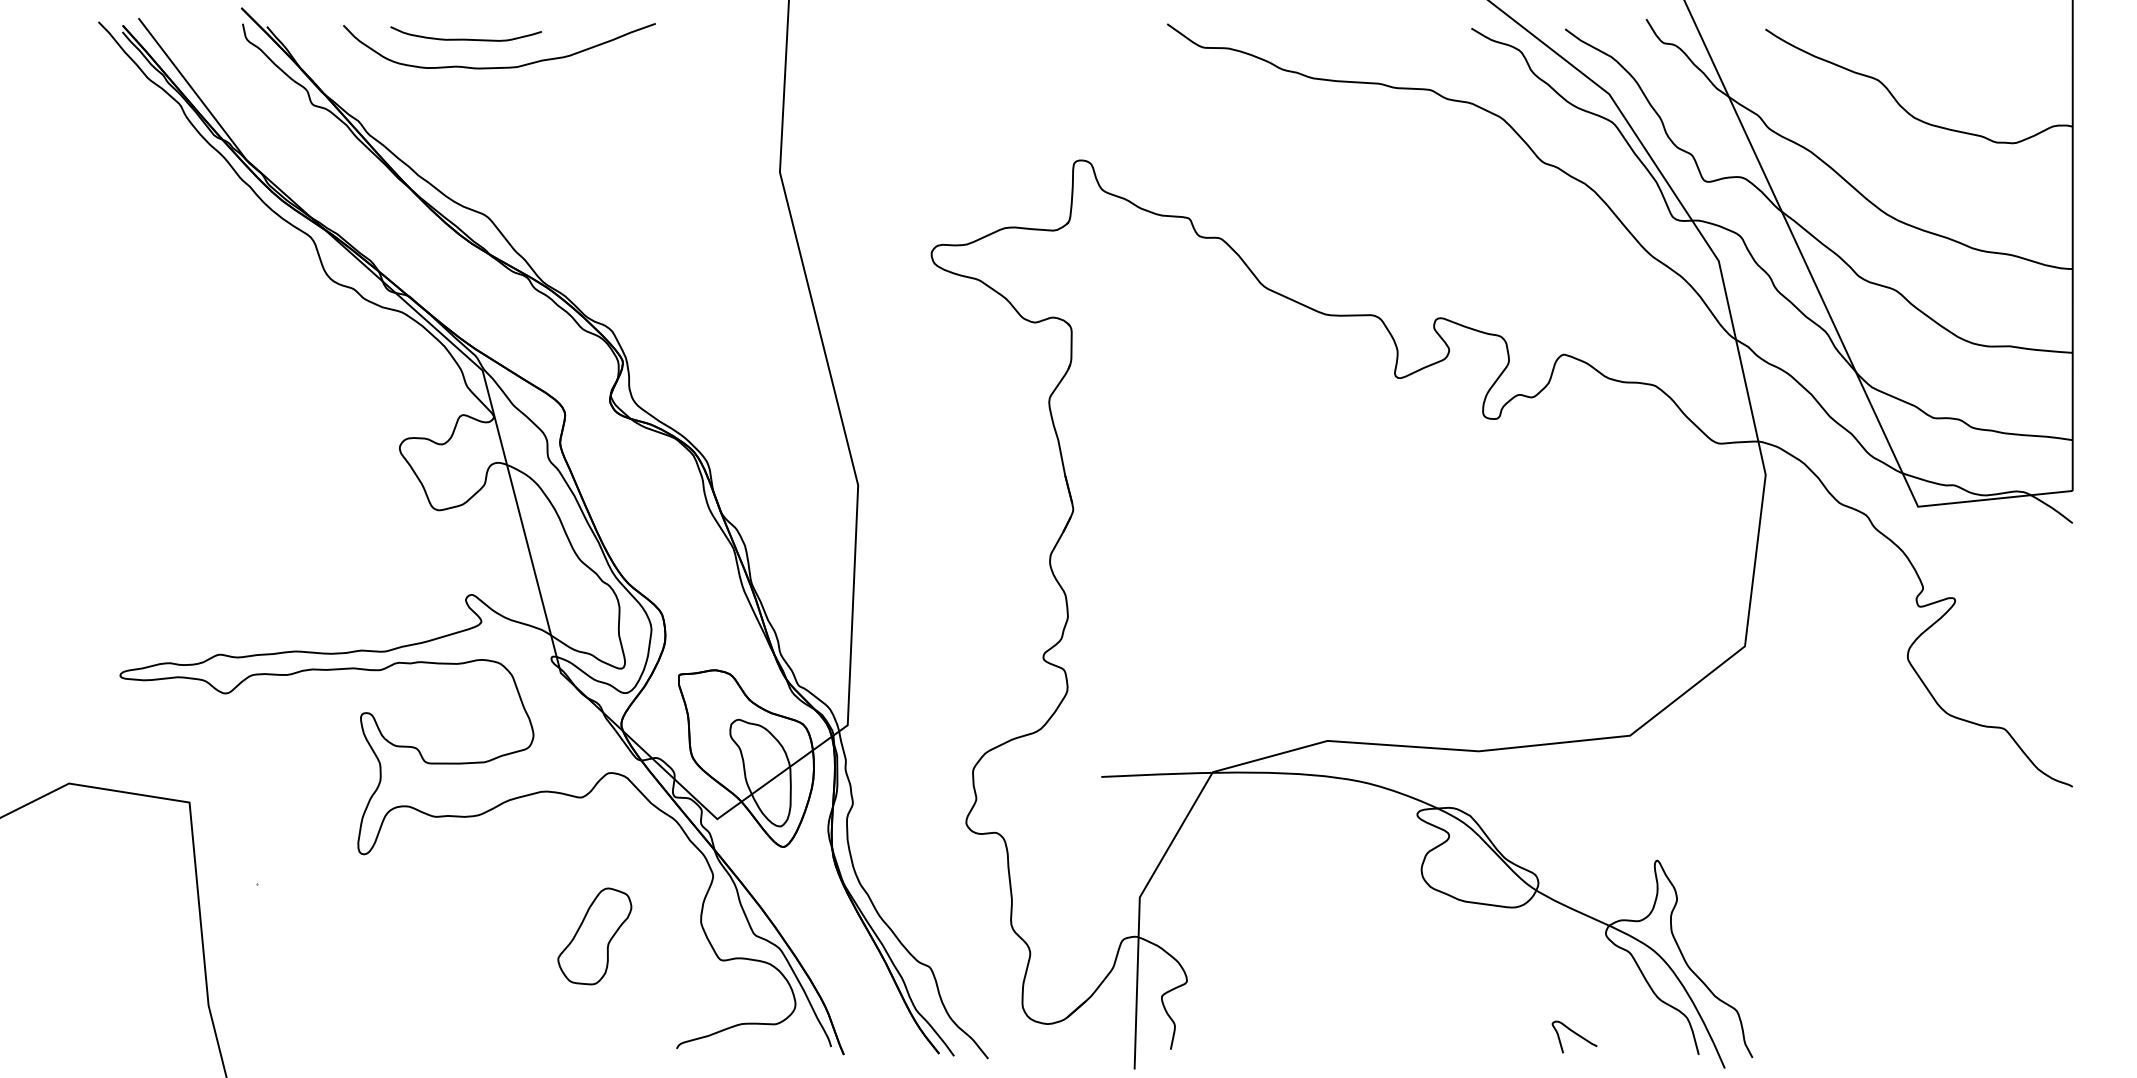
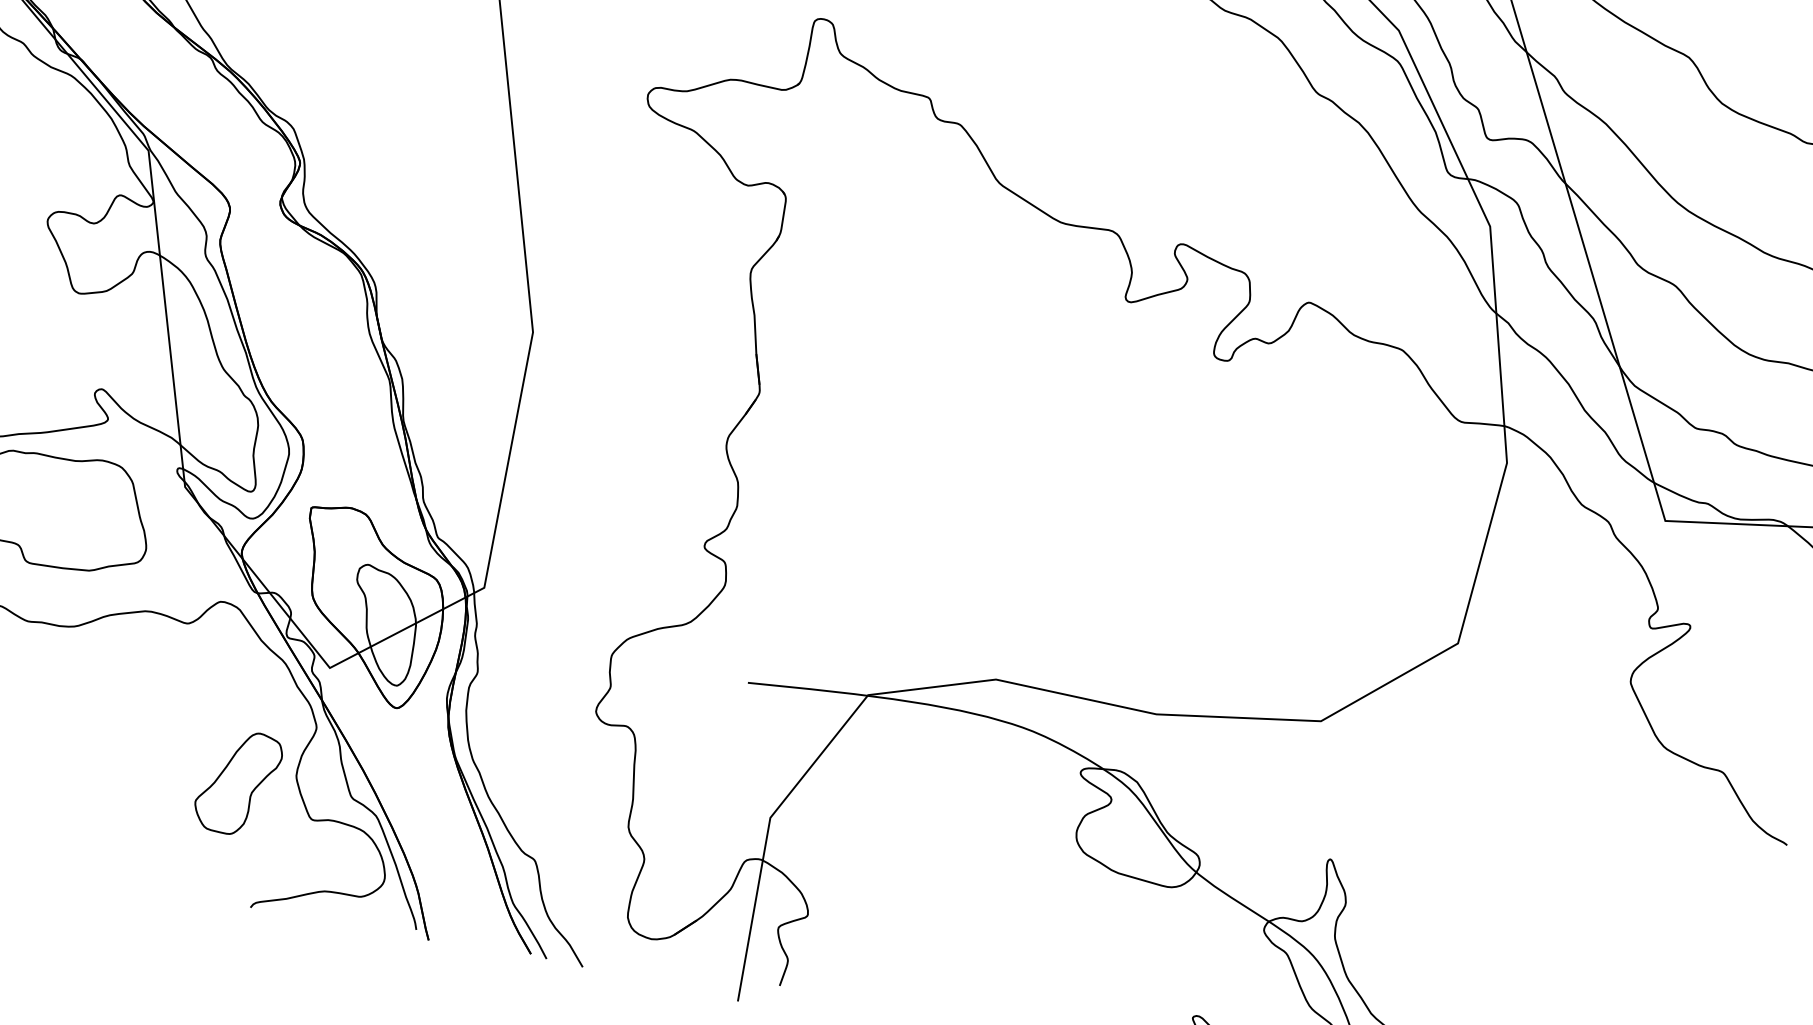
part: (594, 936) -> (237, 782), moved

